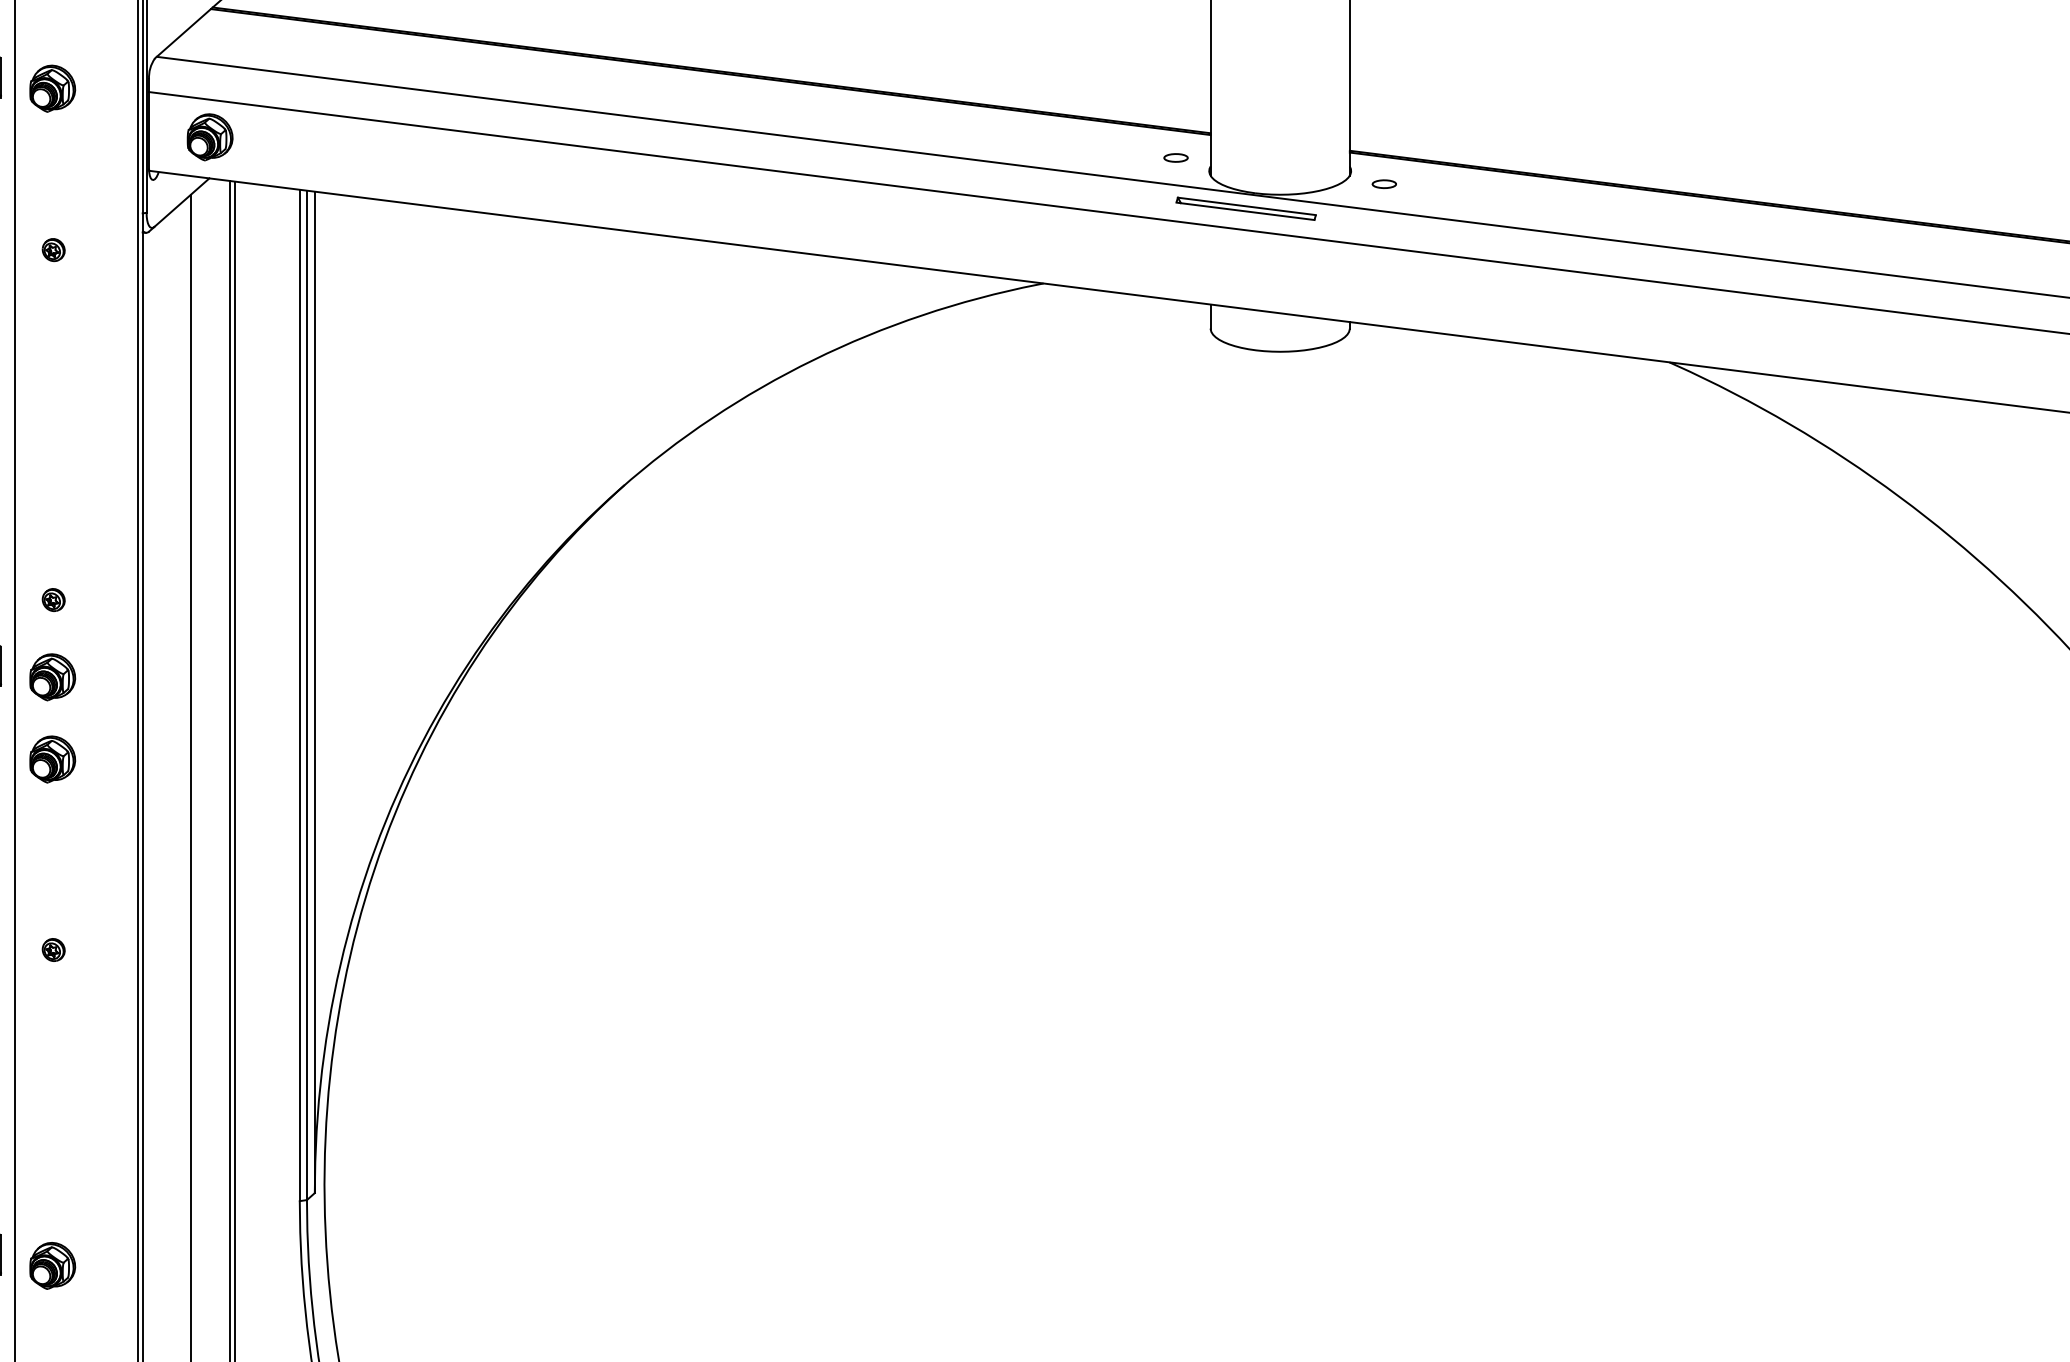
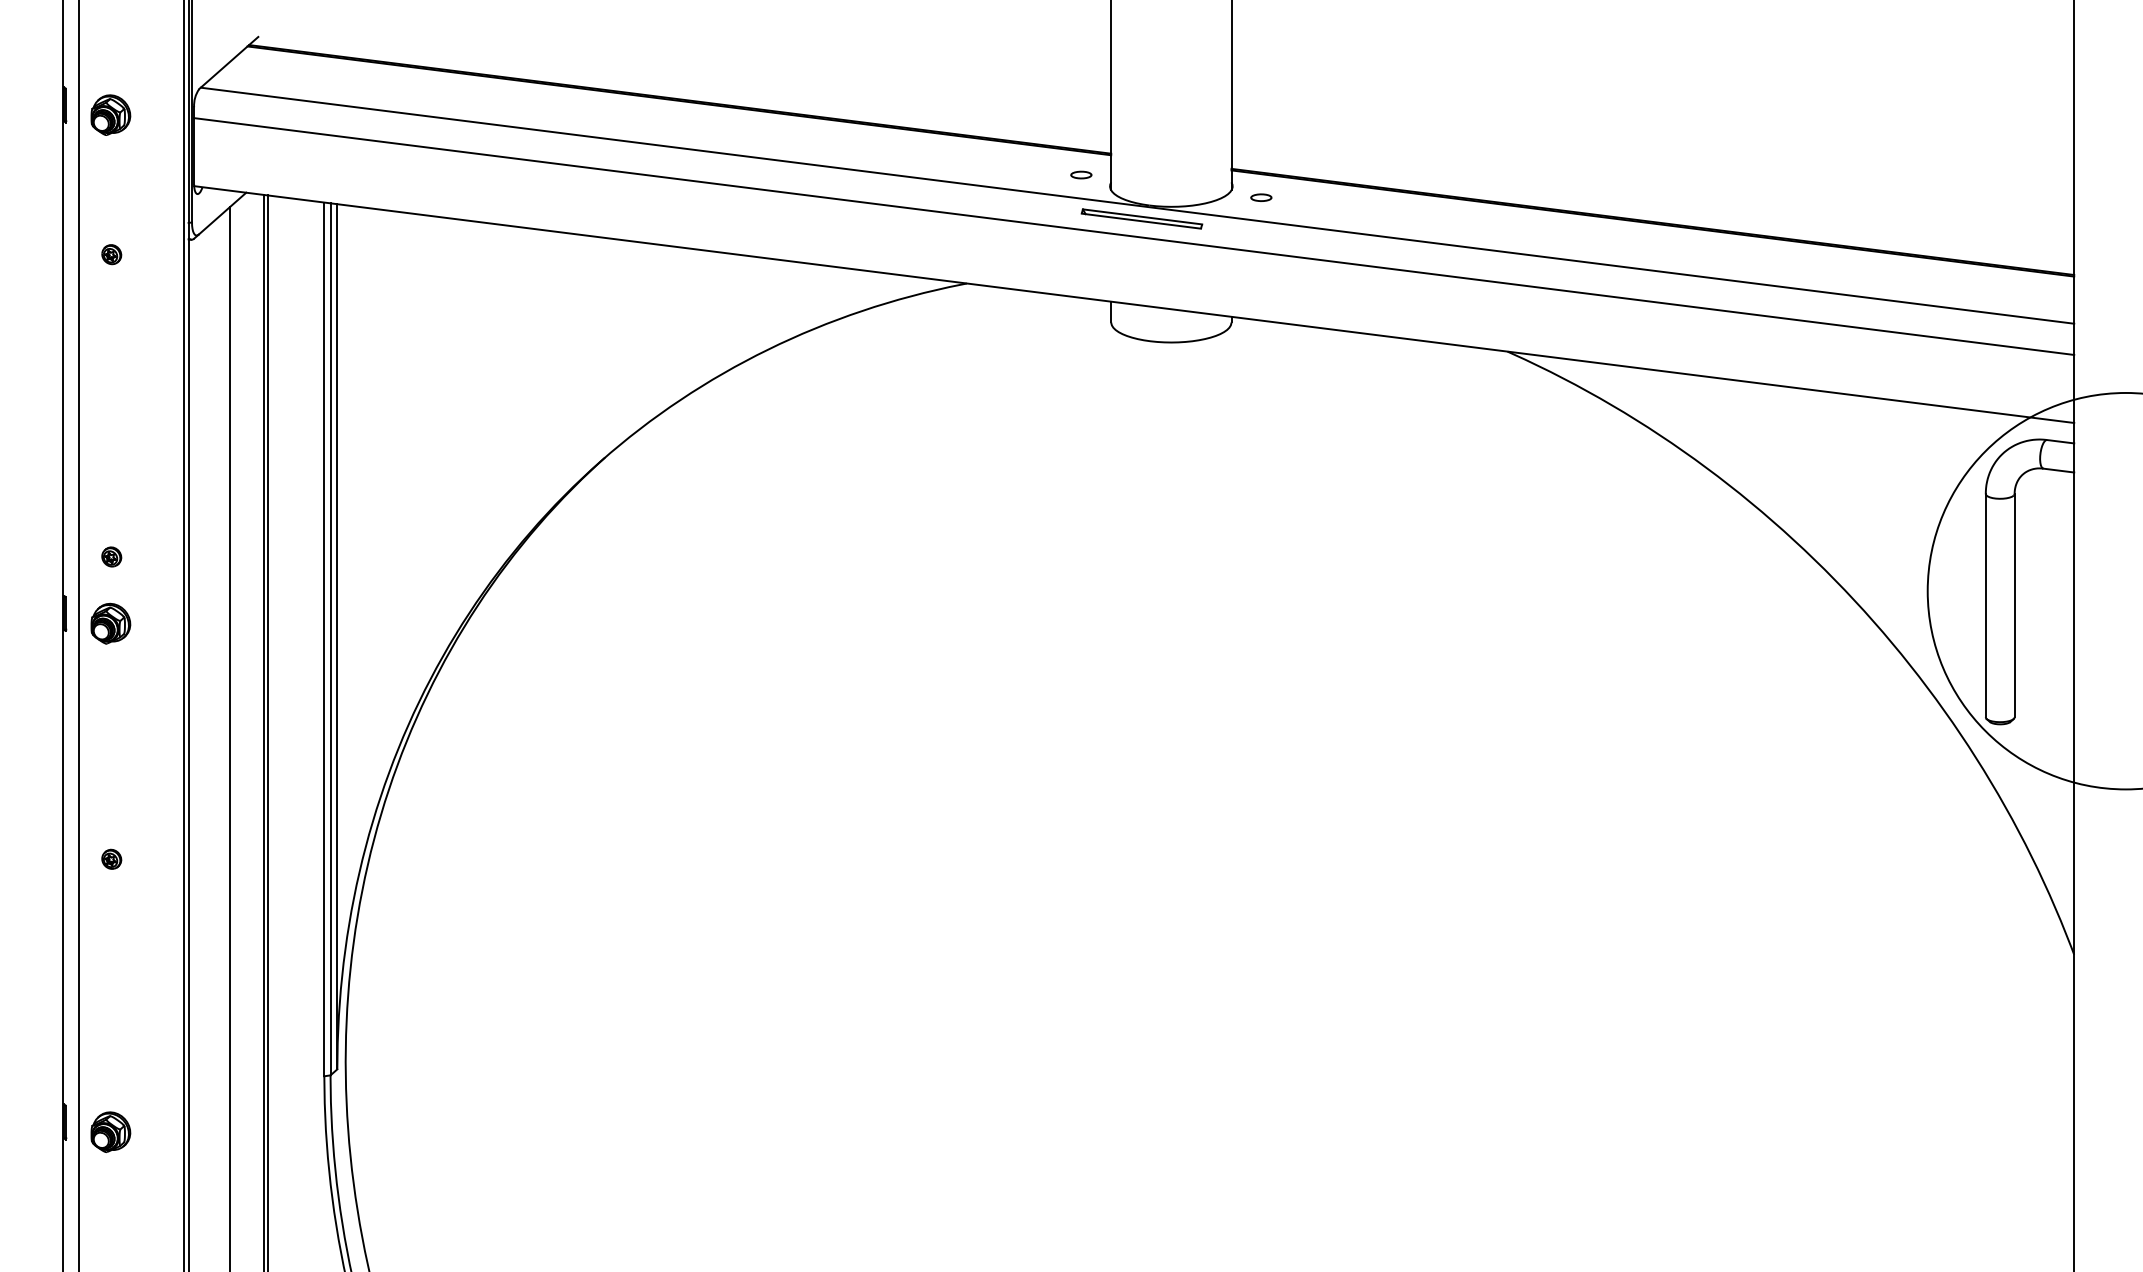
part: (209, 136) -> (246, 156), removed
part: (52, 759) -> (110, 694), removed

